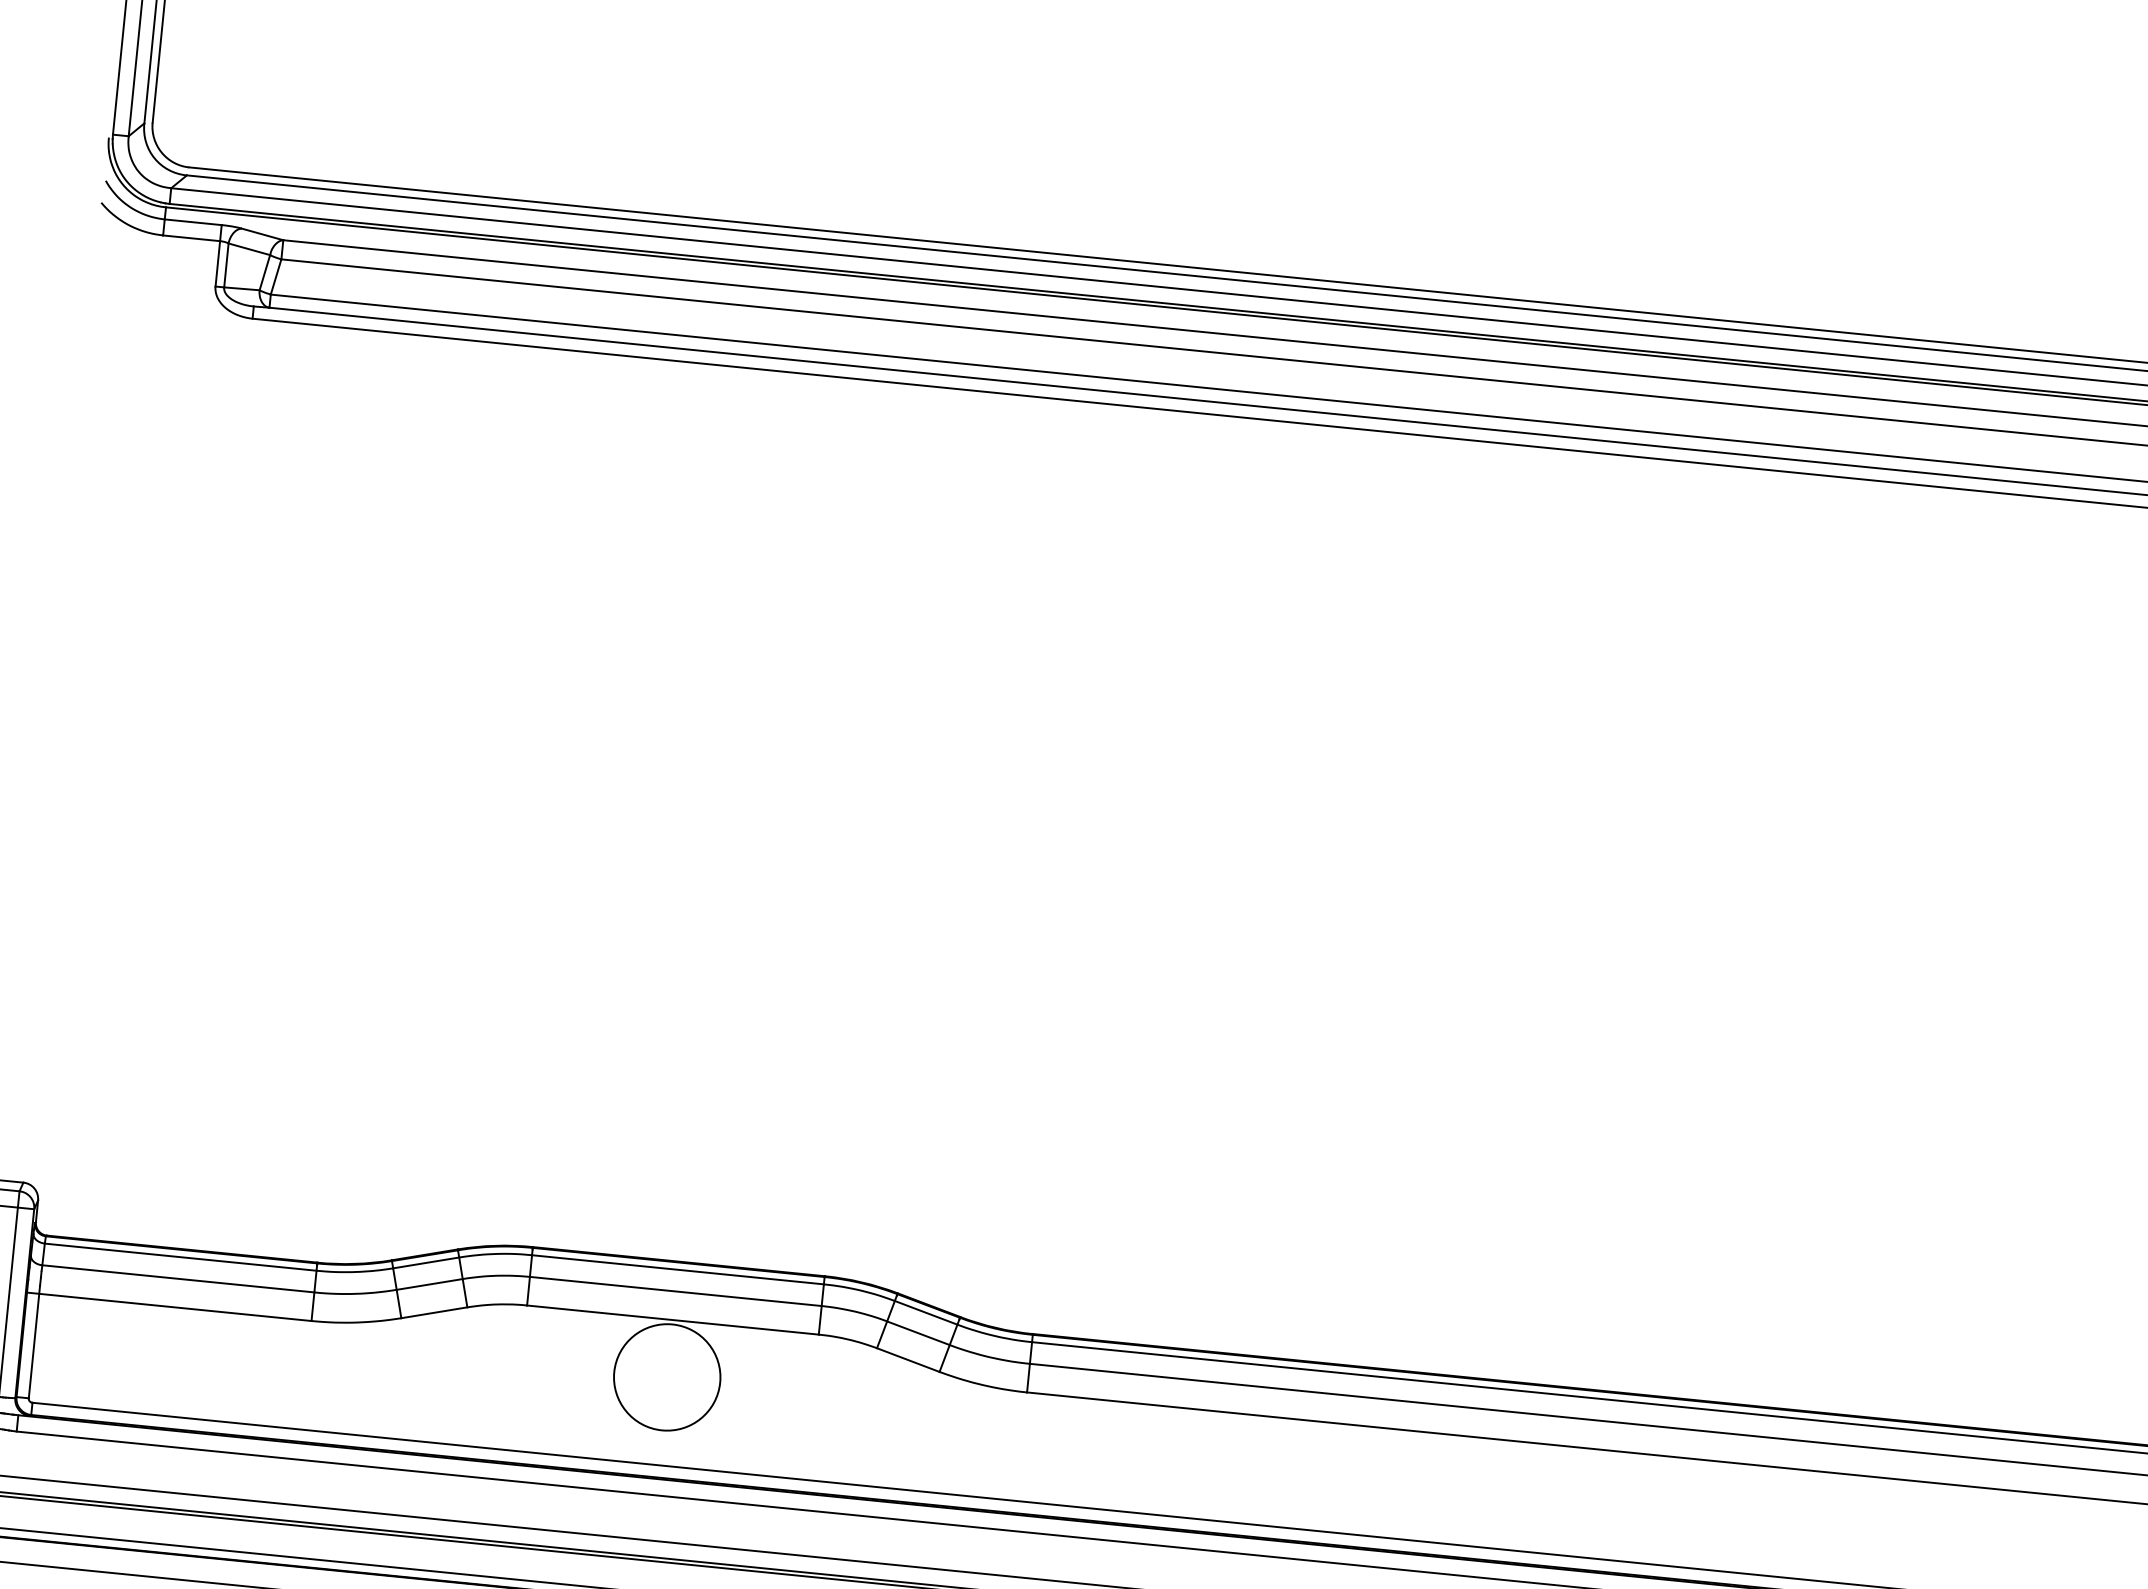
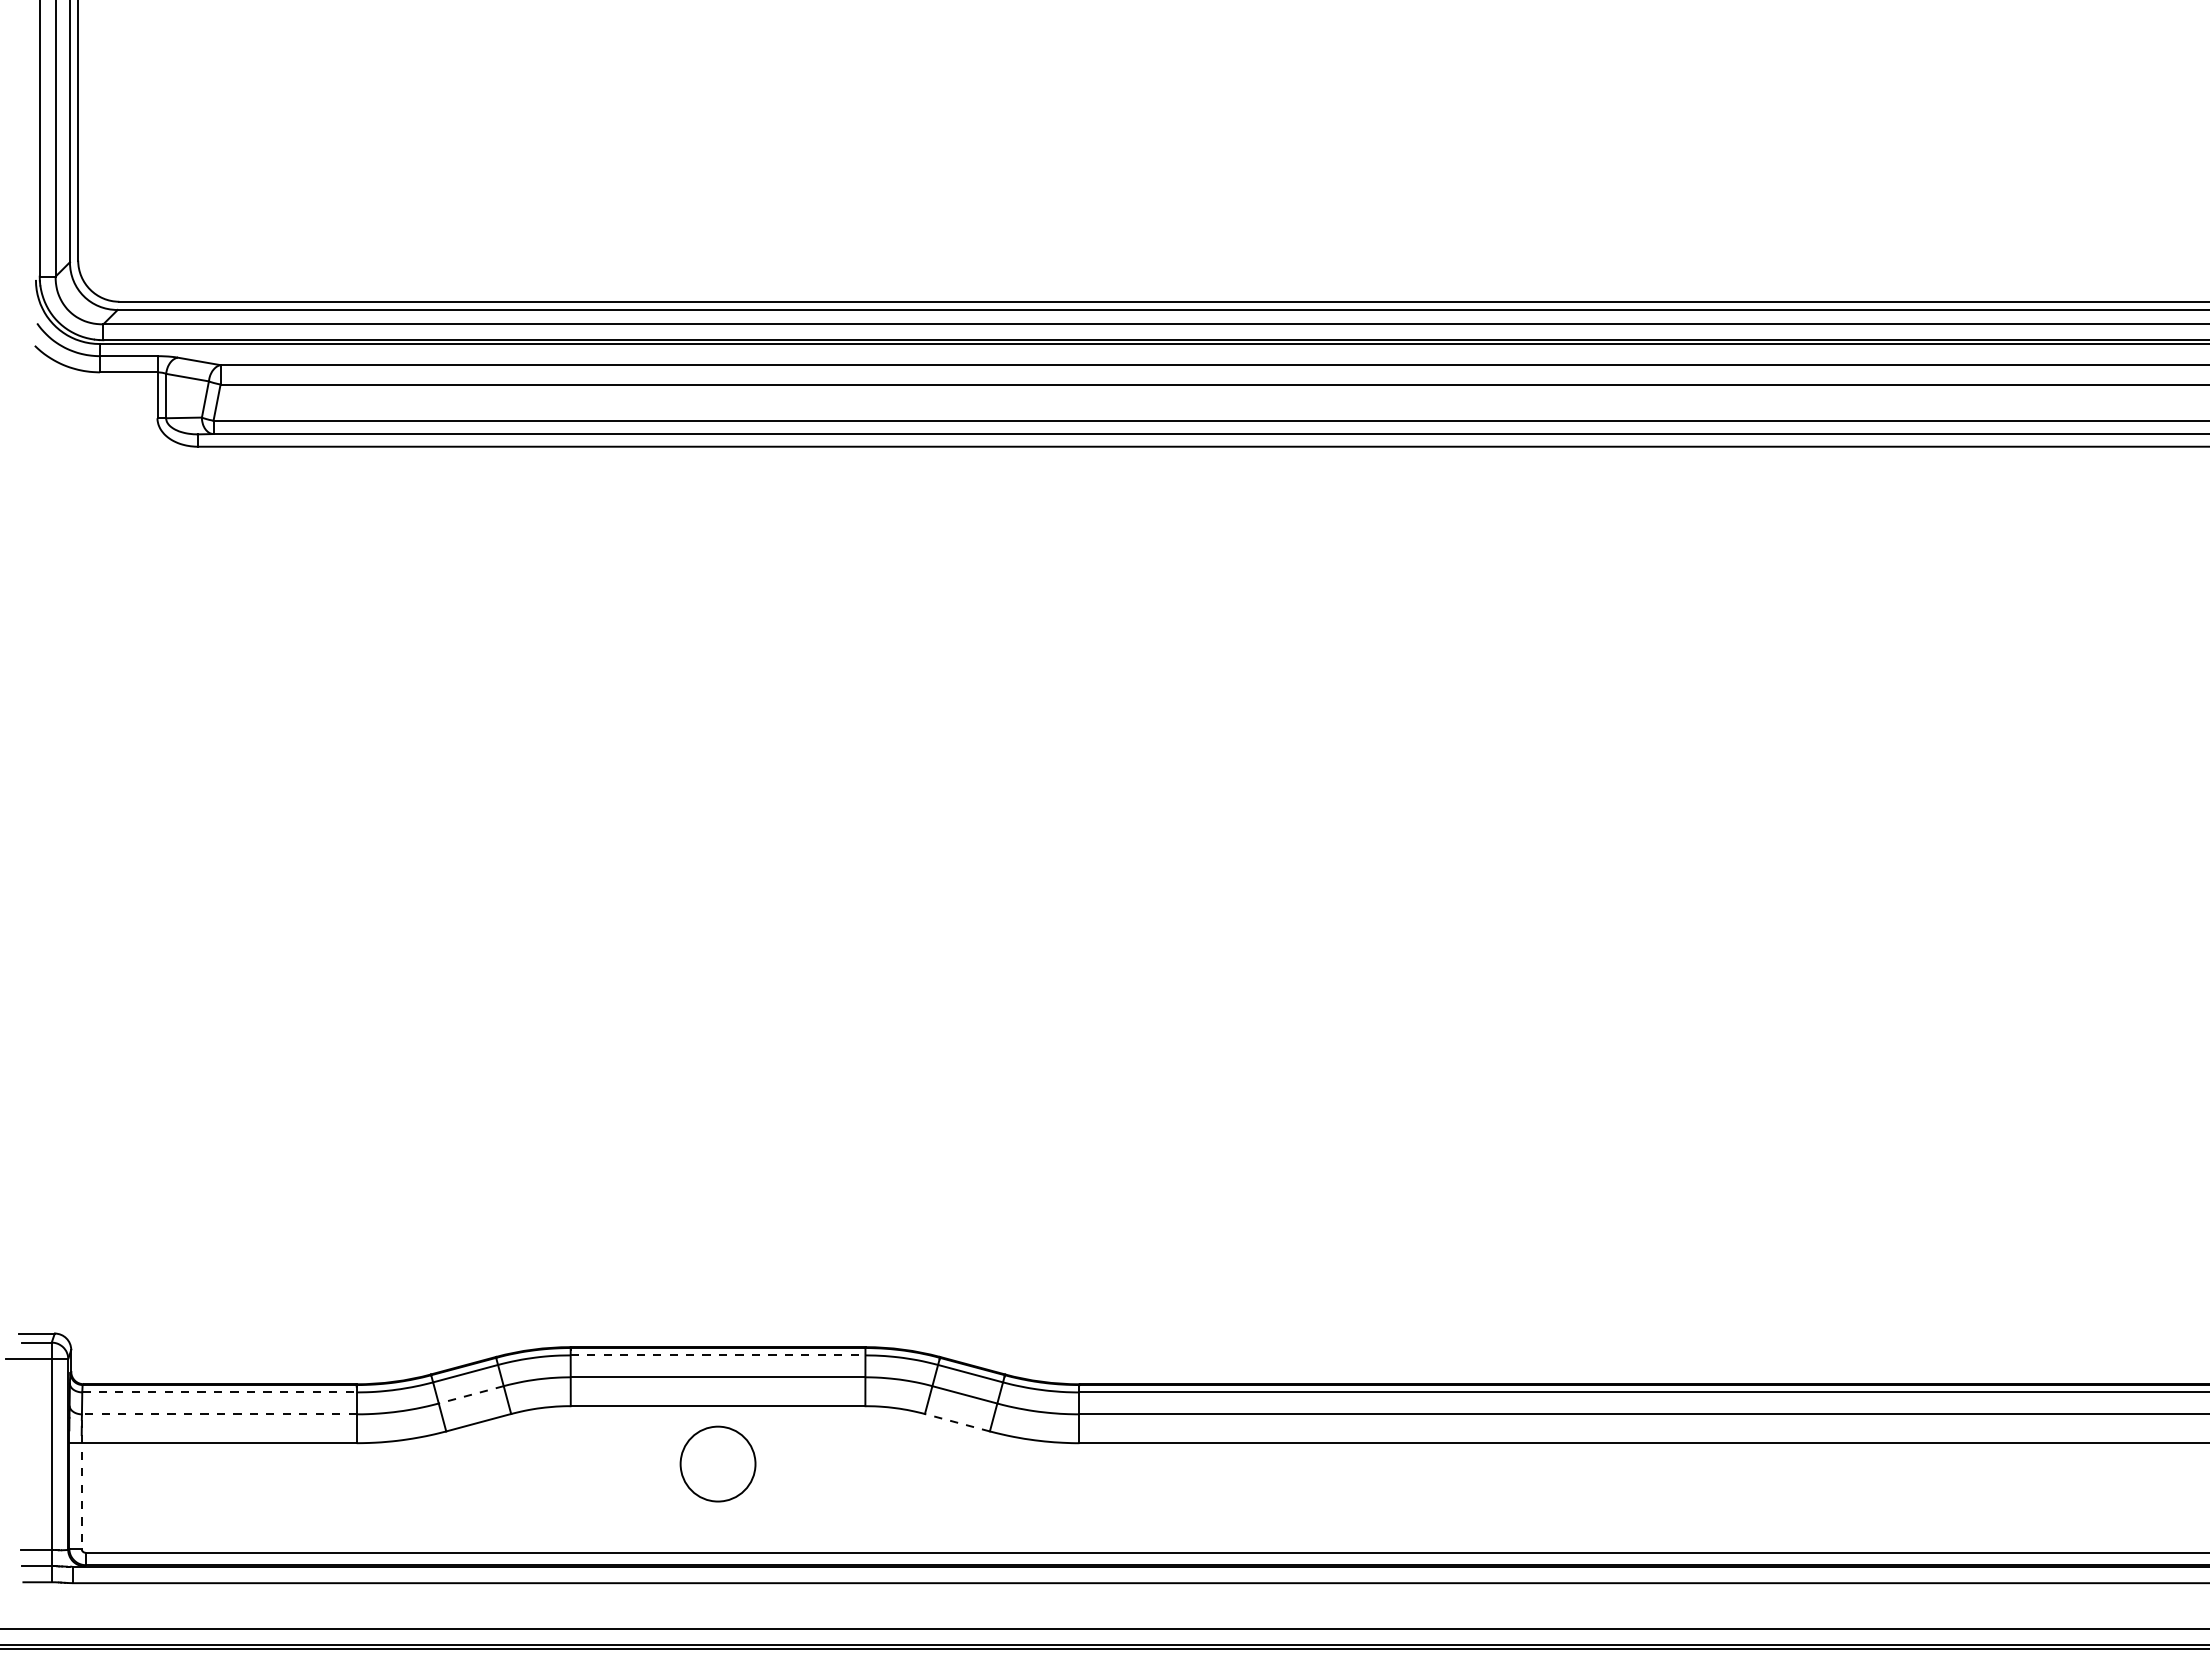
line: (181, 1257) -> (220, 1392), solid -> dashed
line: (678, 1269) -> (718, 1355), solid -> dashed
line: (177, 1278) -> (218, 1414), solid -> dashed
line: (429, 1284) -> (471, 1394), solid -> dashed
line: (34, 1341) -> (81, 1491), solid -> dashed
line: (908, 1359) -> (957, 1422), solid -> dashed
circle: (666, 1376) -> (717, 1463), size x0.7

